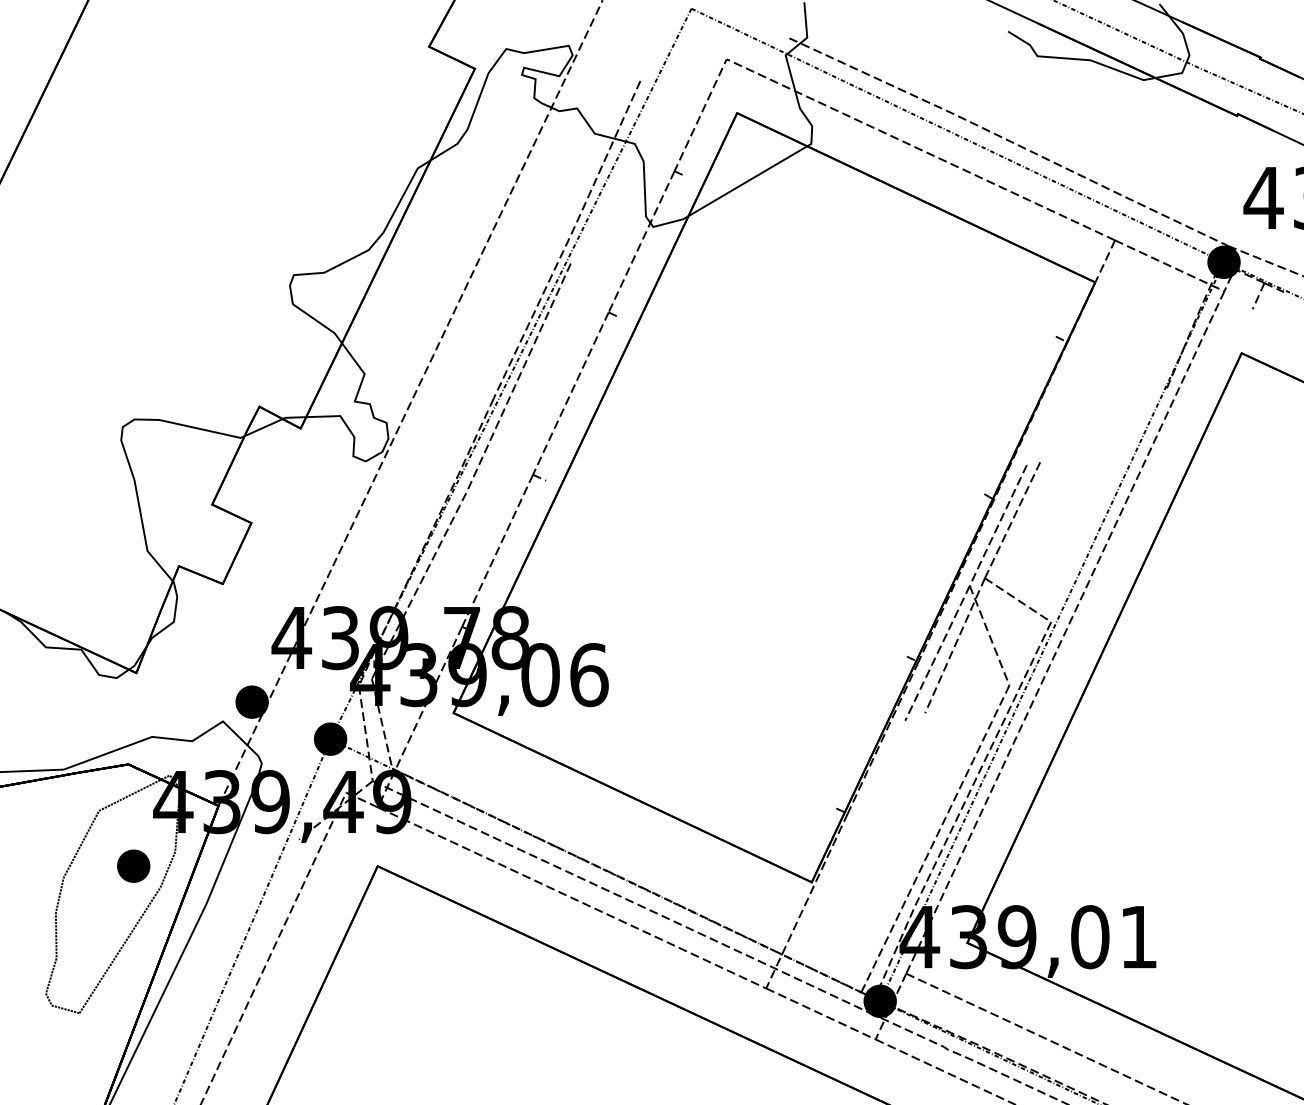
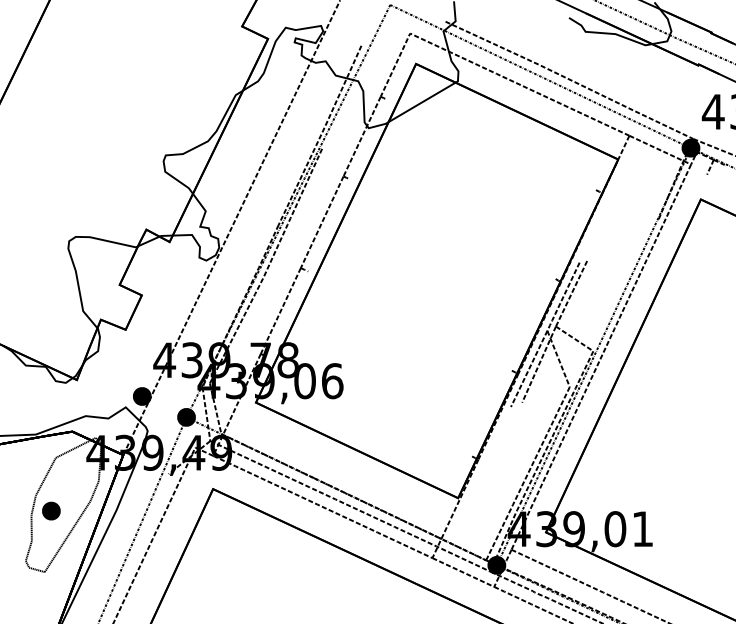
part: (133, 865) -> (51, 510), moved

